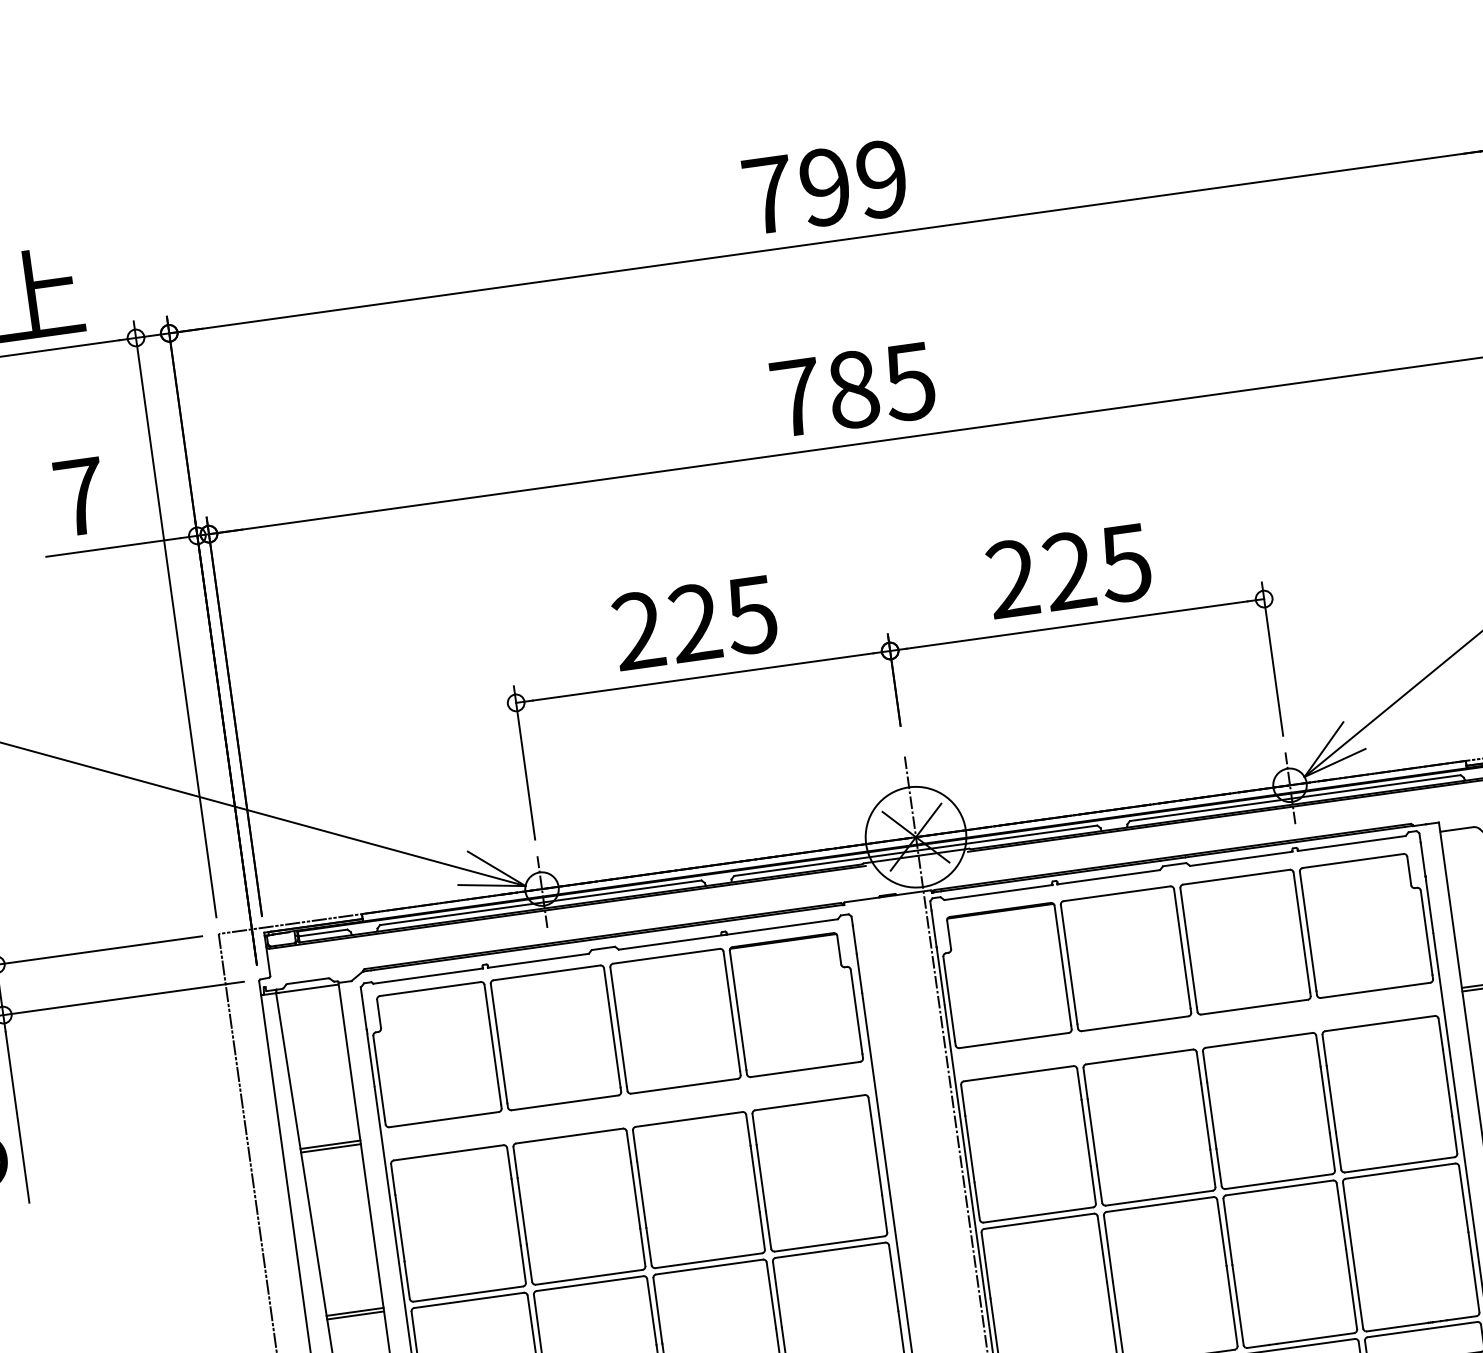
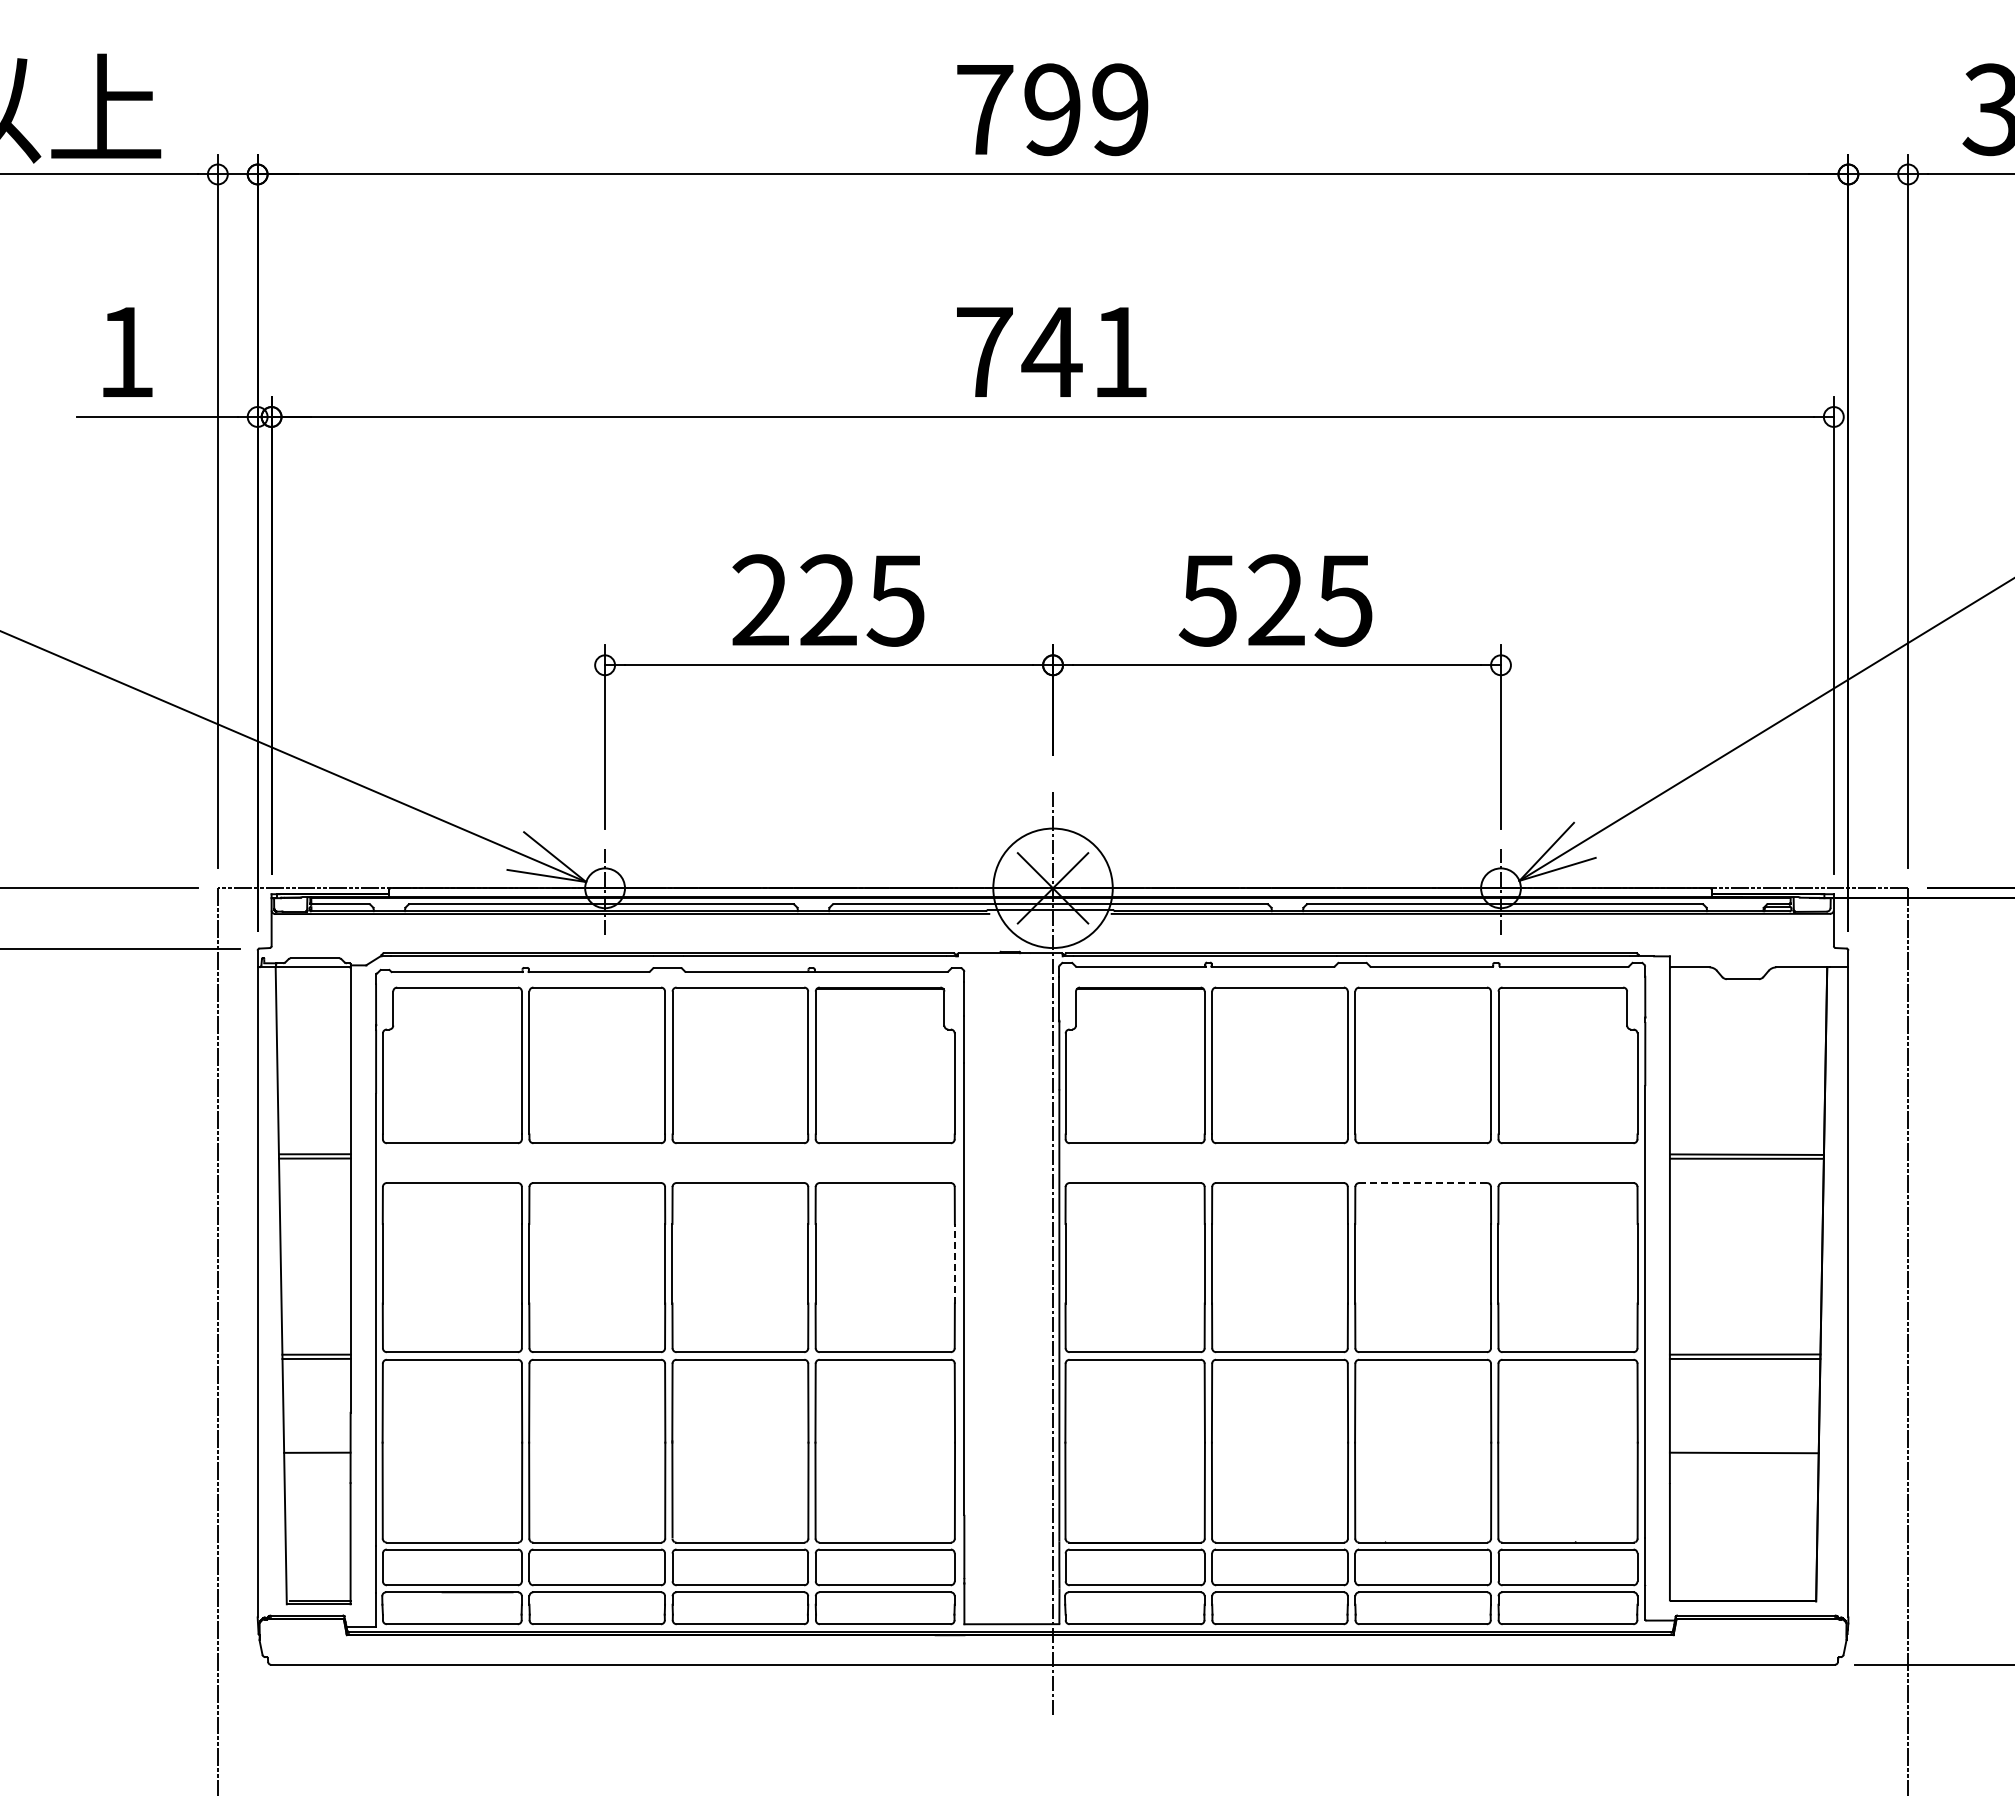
text: (880, 386) -> (1084, 352), 785 -> 741
text: (80, 496) -> (126, 351), 7 -> 1
text: (1011, 579) -> (1207, 600), 225 -> 525
line: (1259, 1040) -> (1423, 1183), solid -> dashed
line: (877, 1161) -> (954, 1263), solid -> dashed

